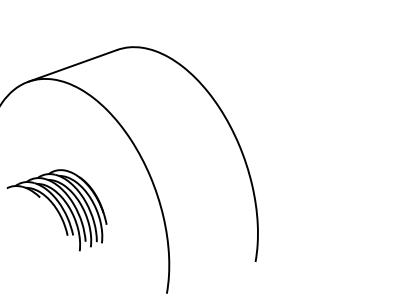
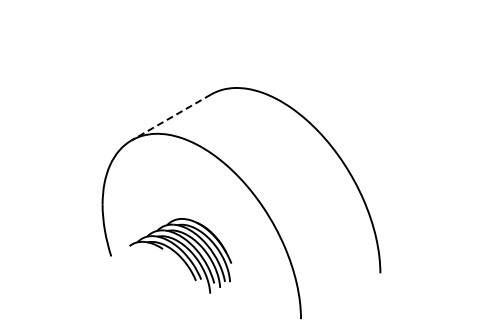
line: (72, 65) -> (171, 117), solid -> dashed

